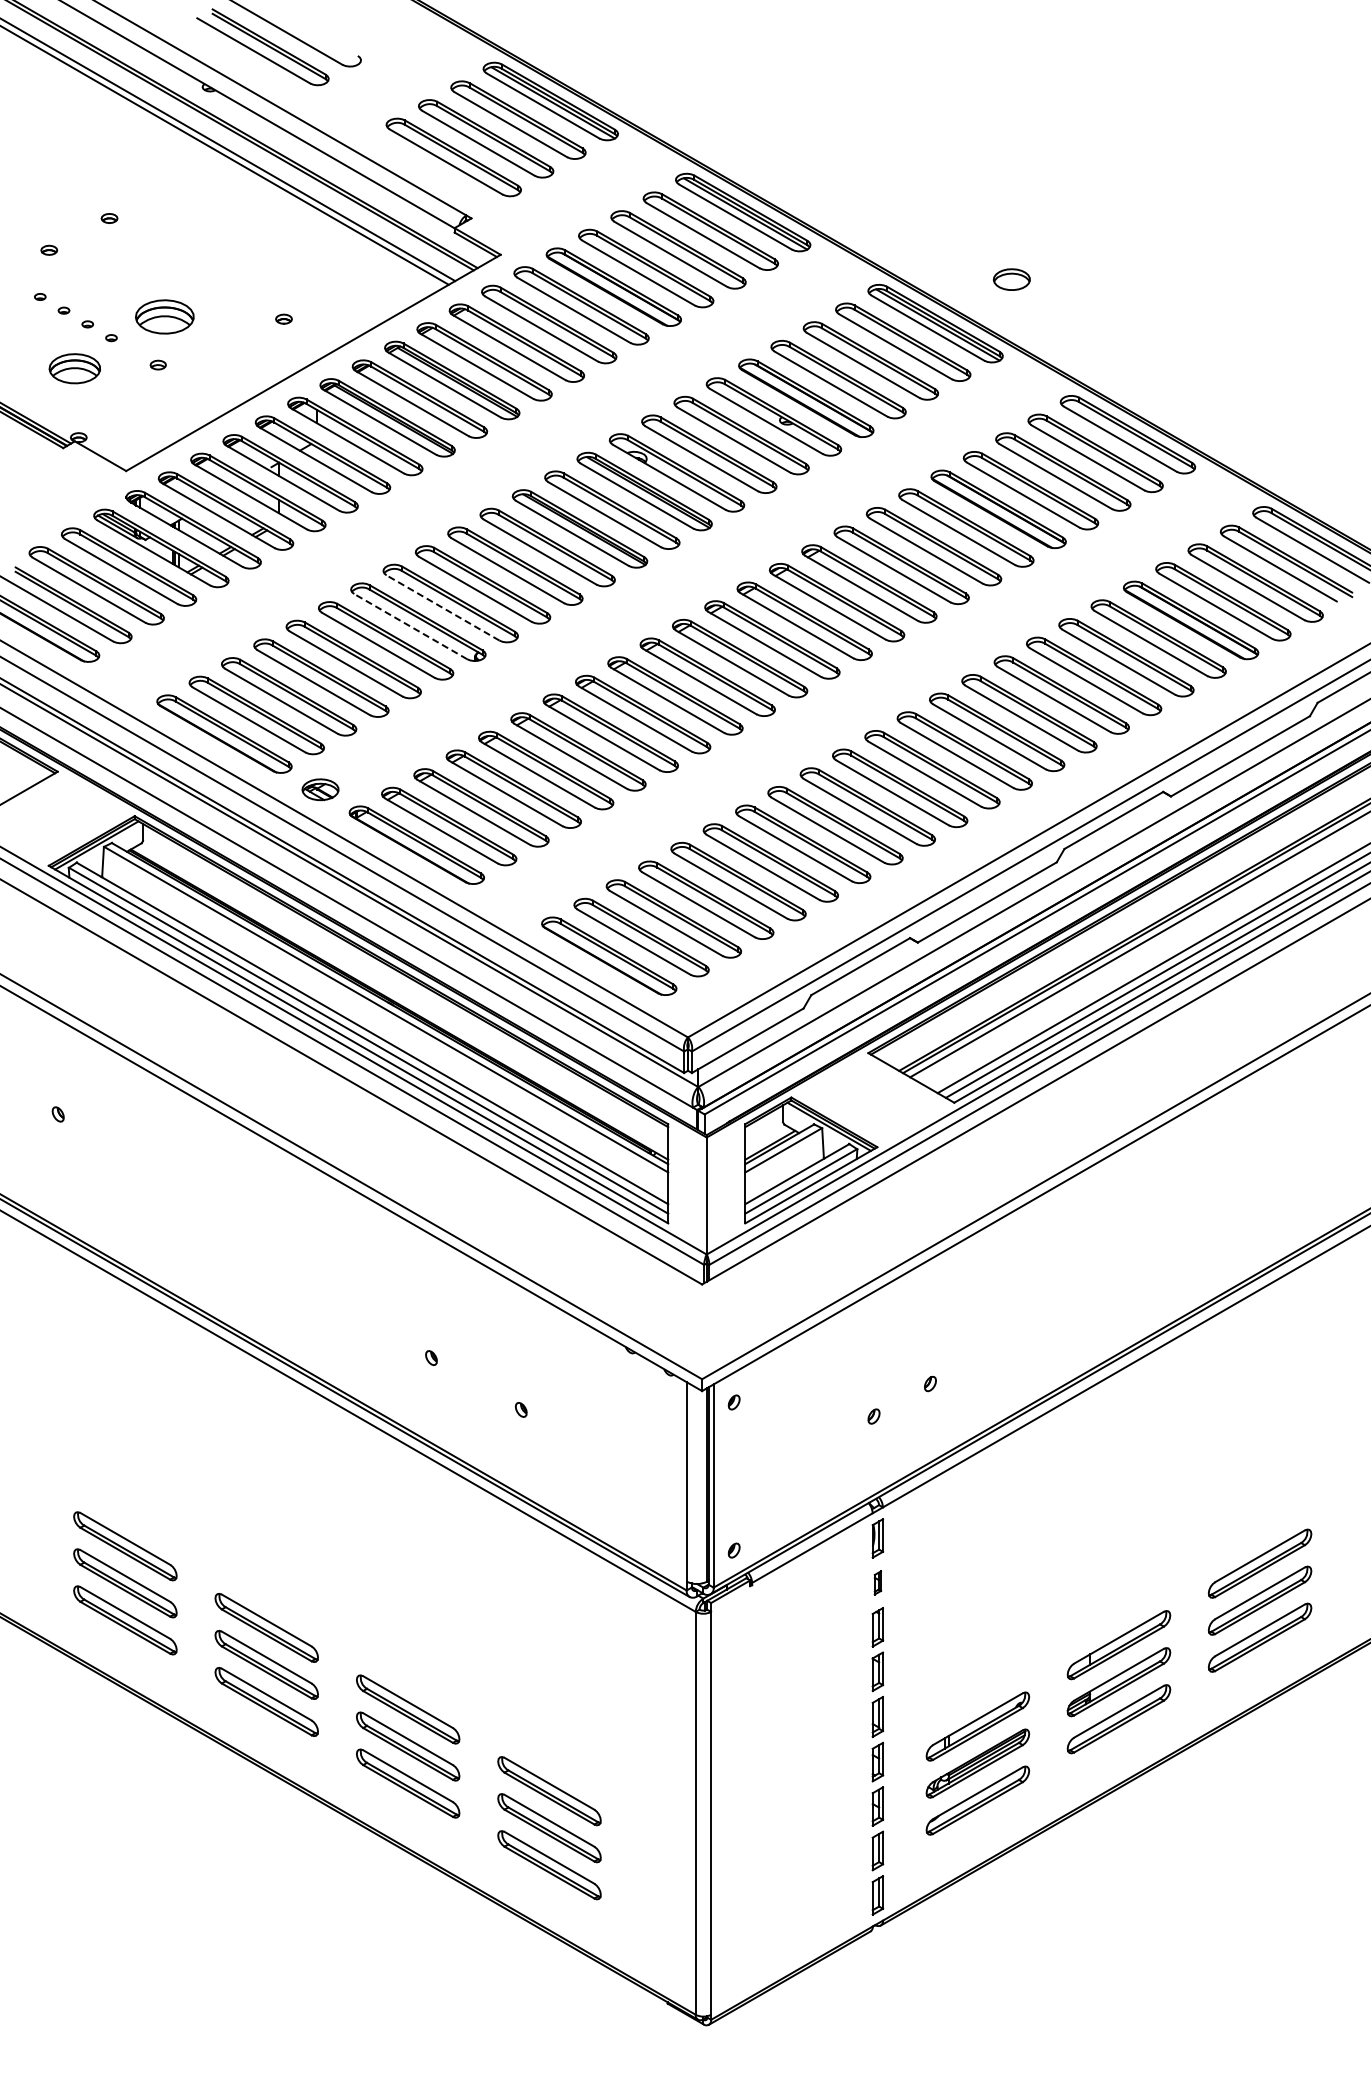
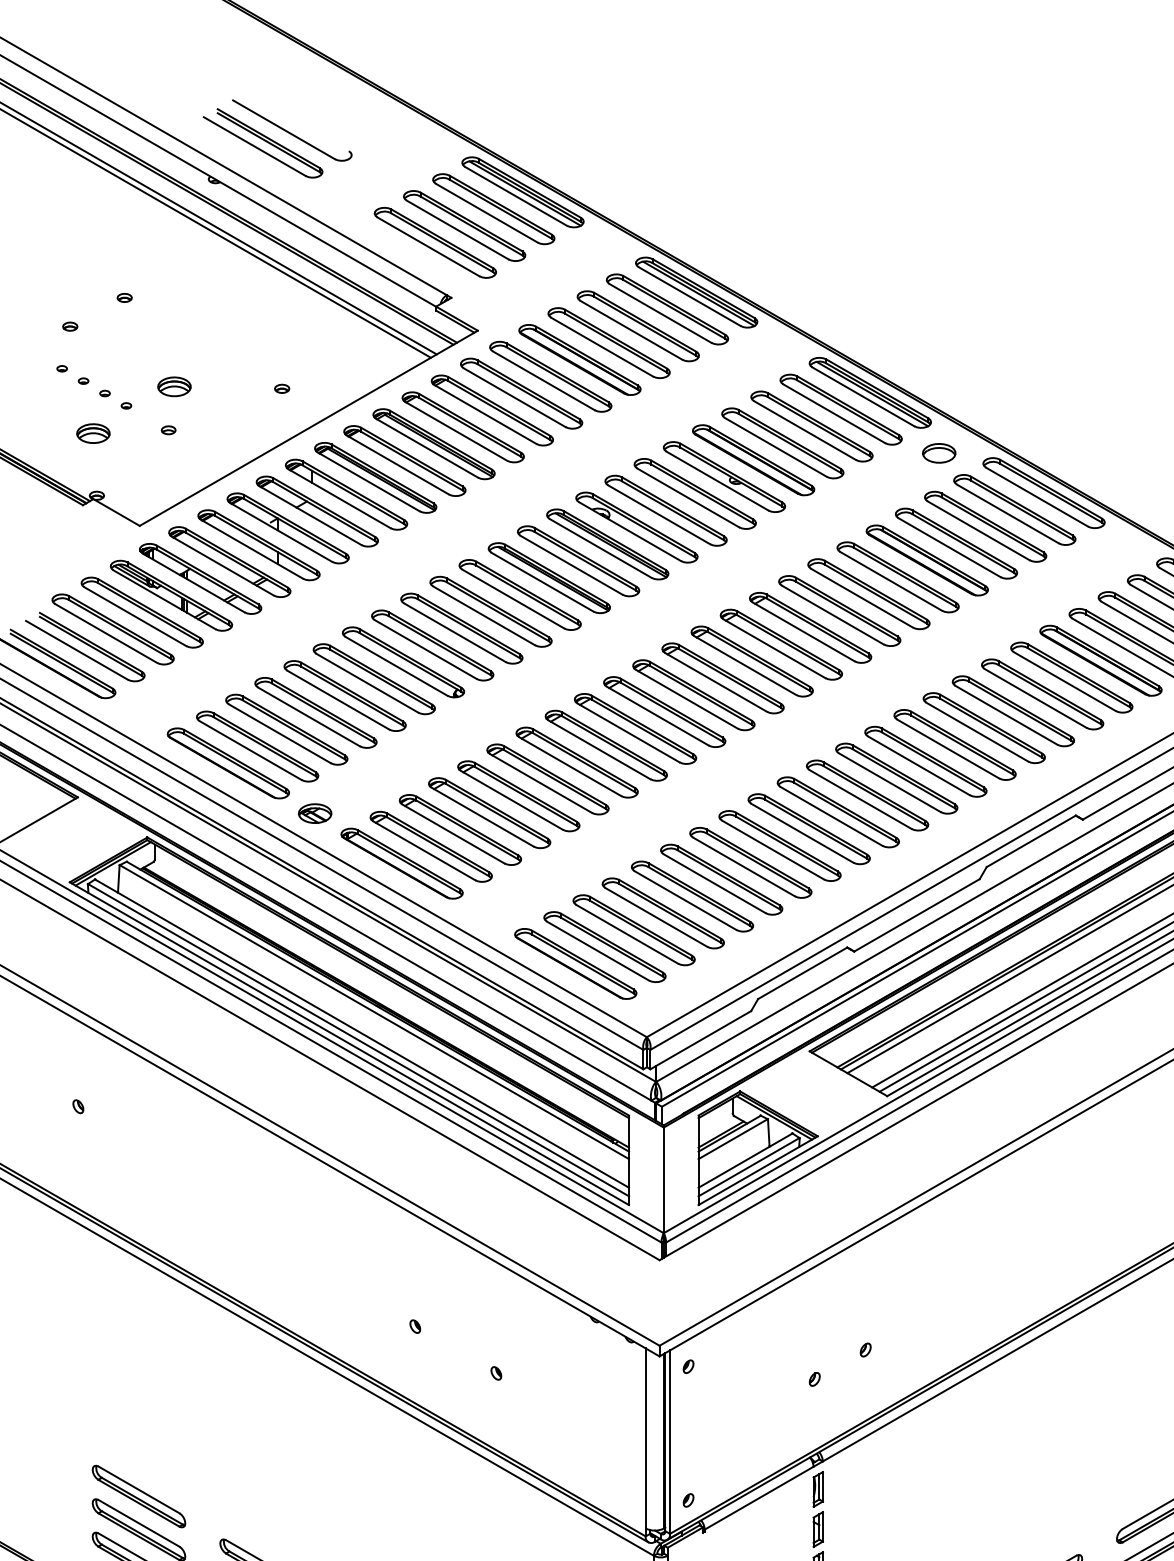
part: (1011, 279) -> (938, 453), moved
part: (164, 316) -> (174, 386), size x0.62
part: (74, 368) -> (93, 433), size x0.71
line: (442, 607) -> (425, 649), dashed -> solid
line: (410, 626) -> (396, 666), dashed -> solid
part: (877, 1582) -> (817, 1529), size x1.67

